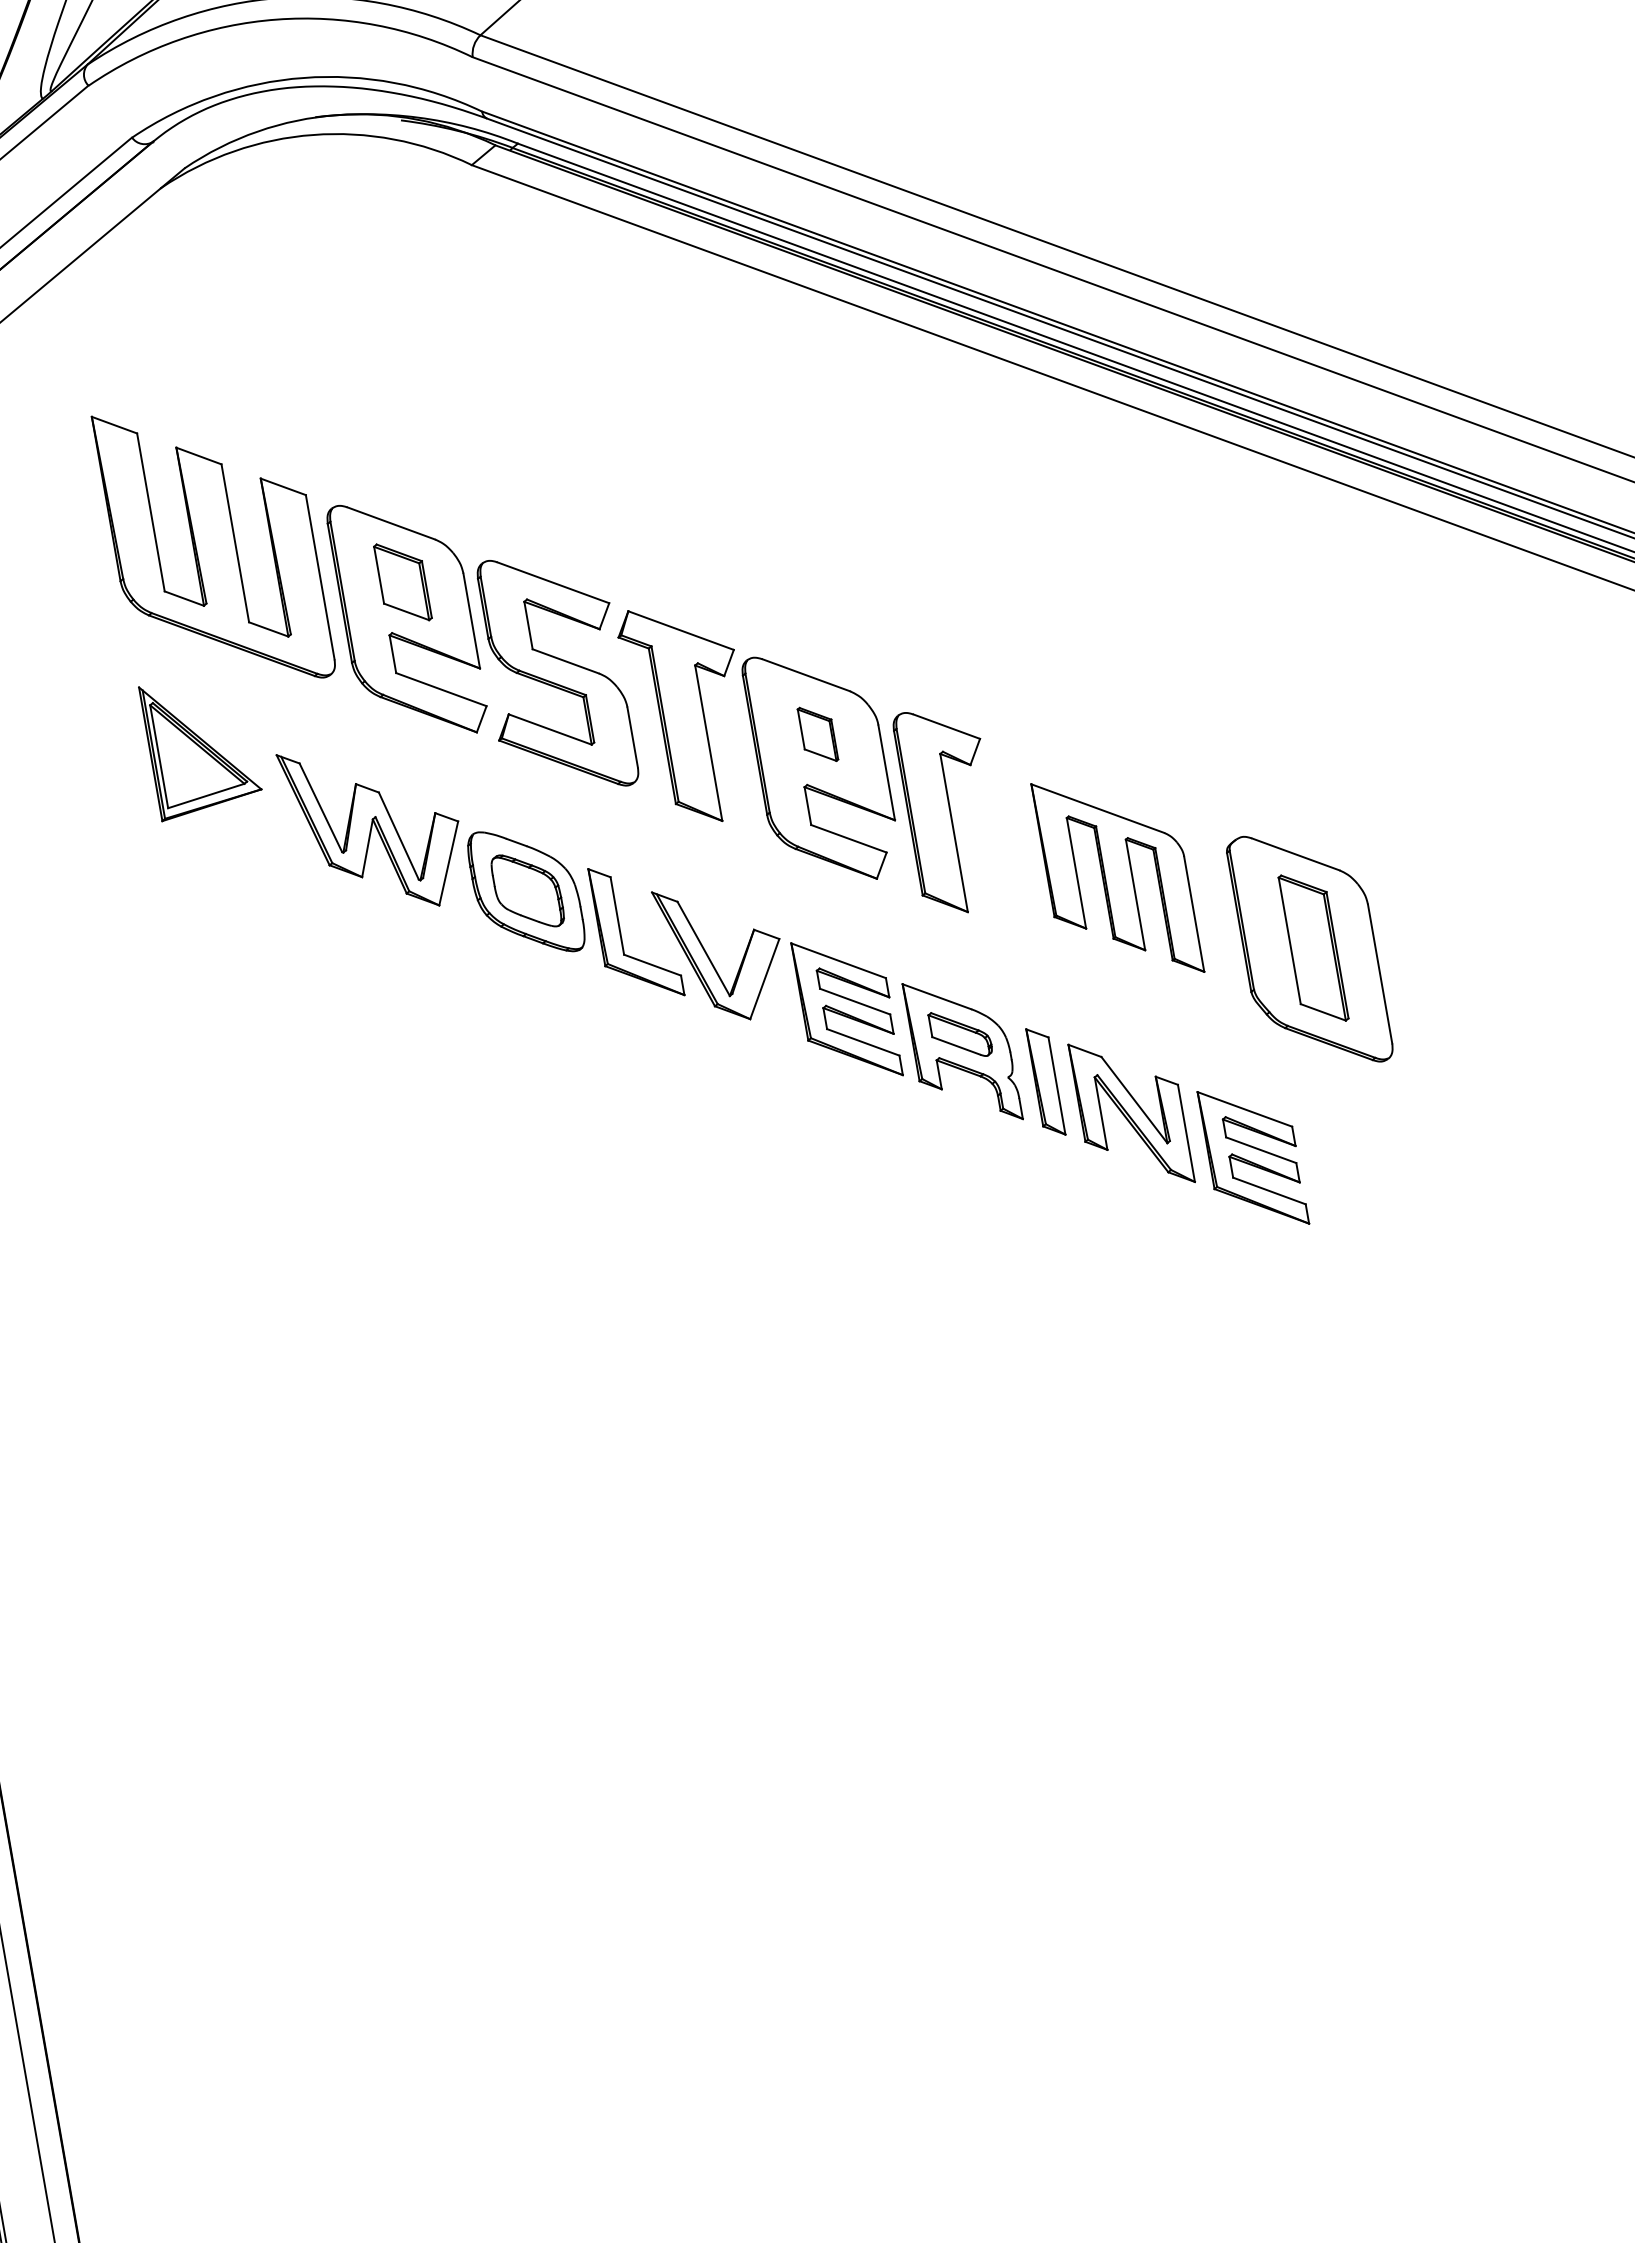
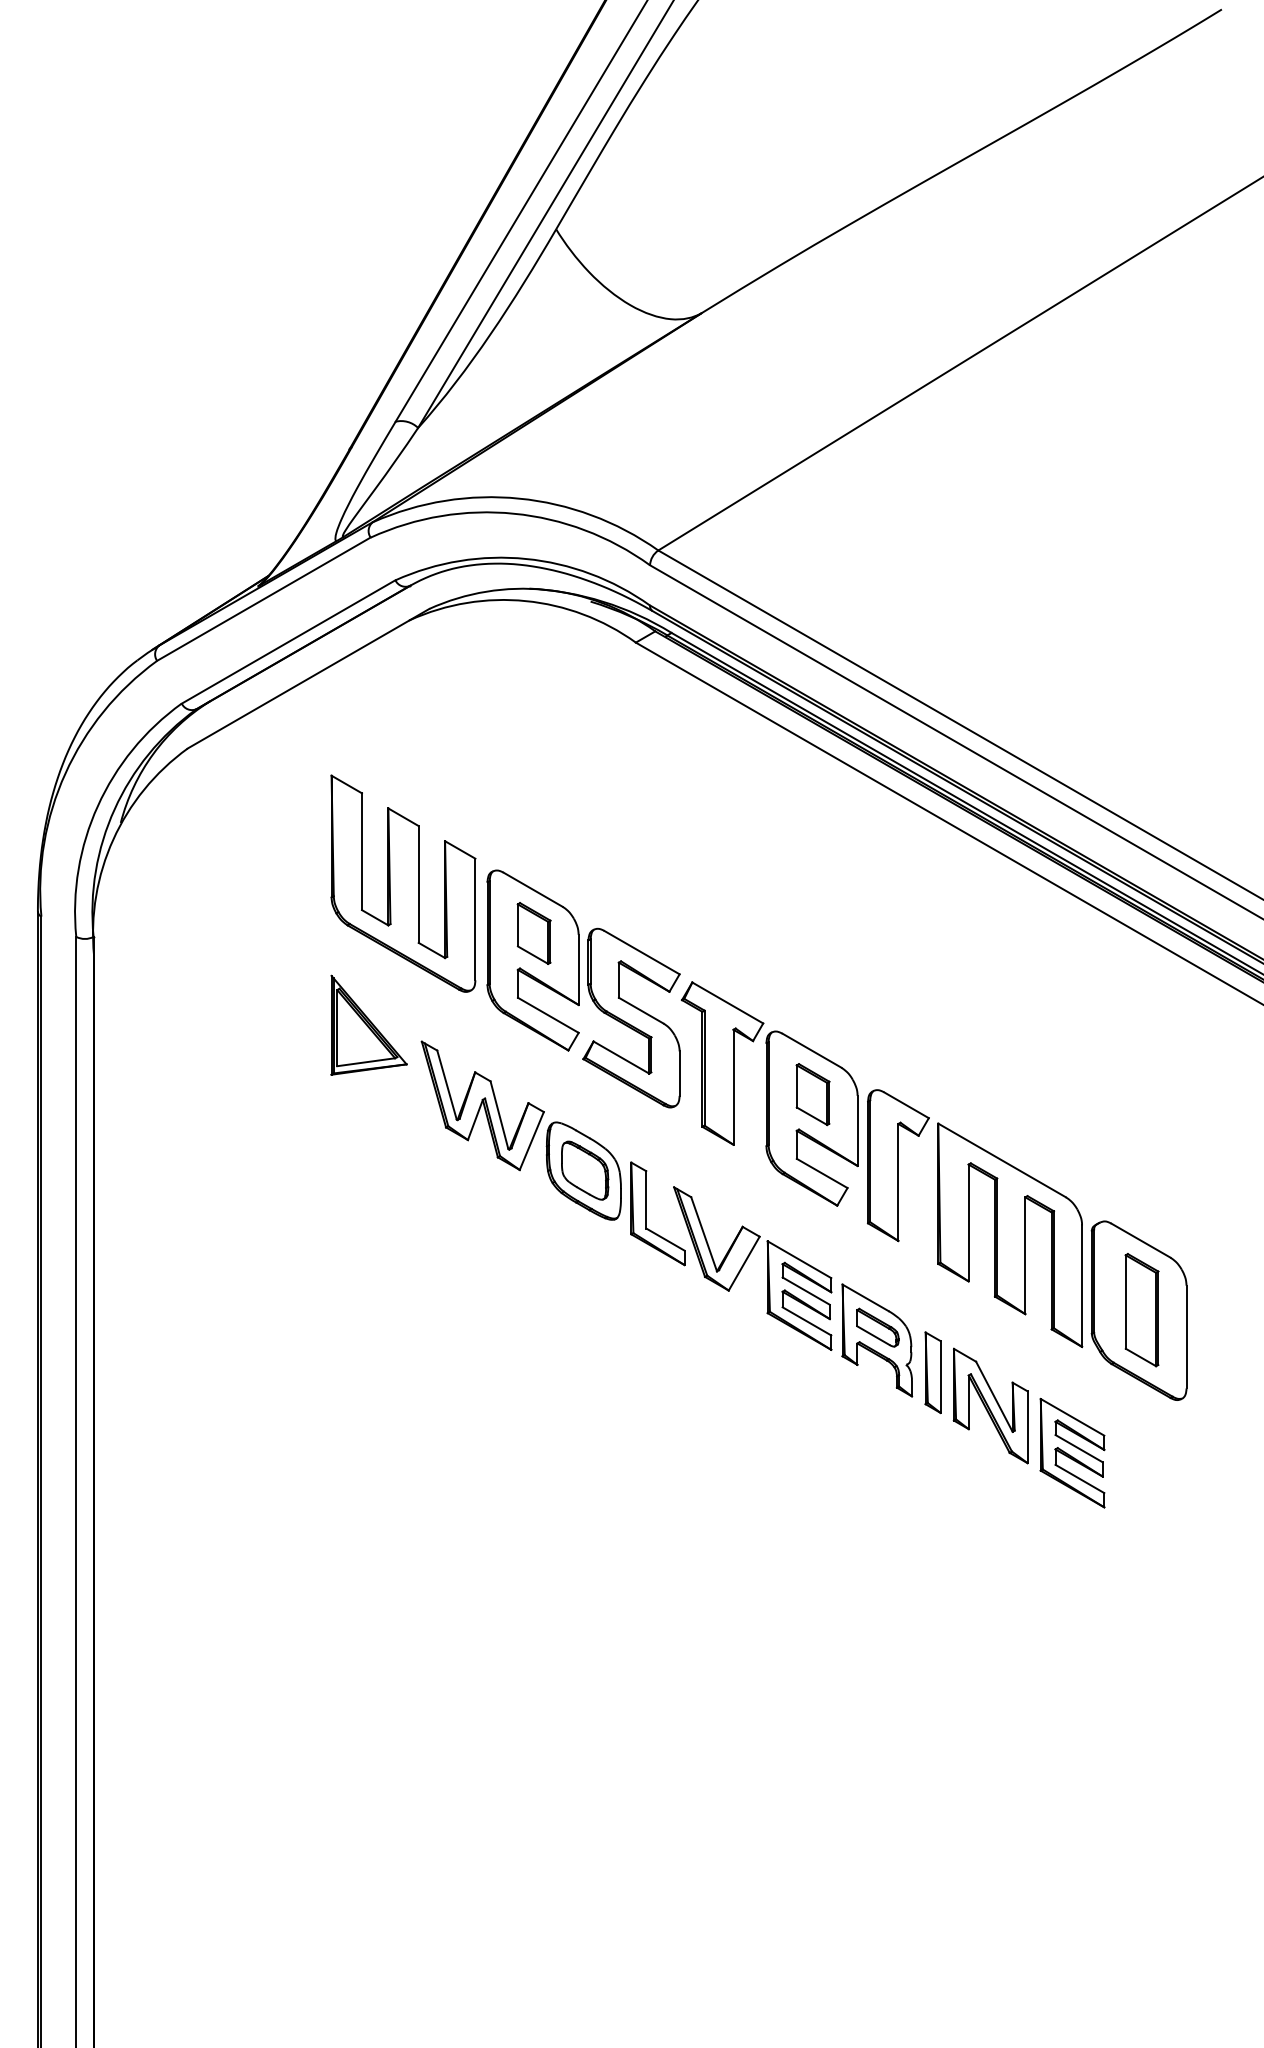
part: (817, 734) -> (812, 1094), size x1.43
part: (1118, 878) -> (1010, 1235), size x1.43

